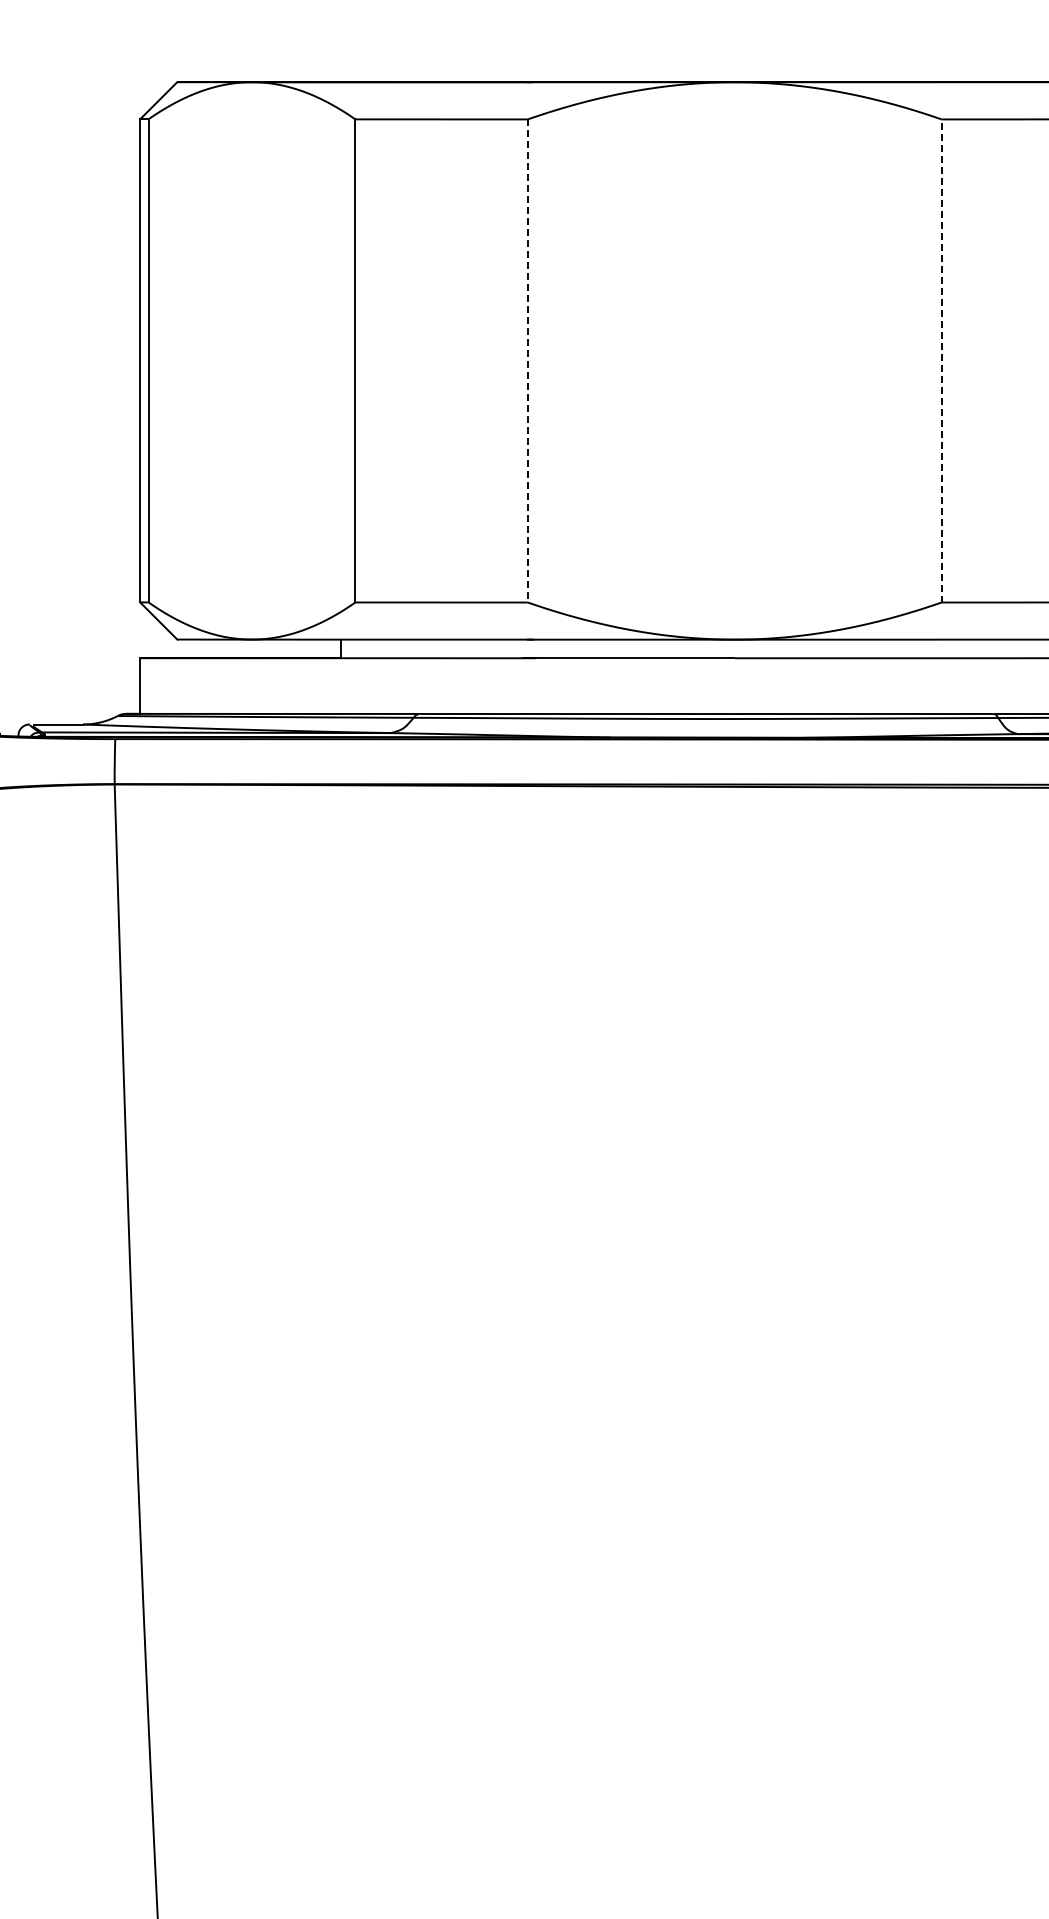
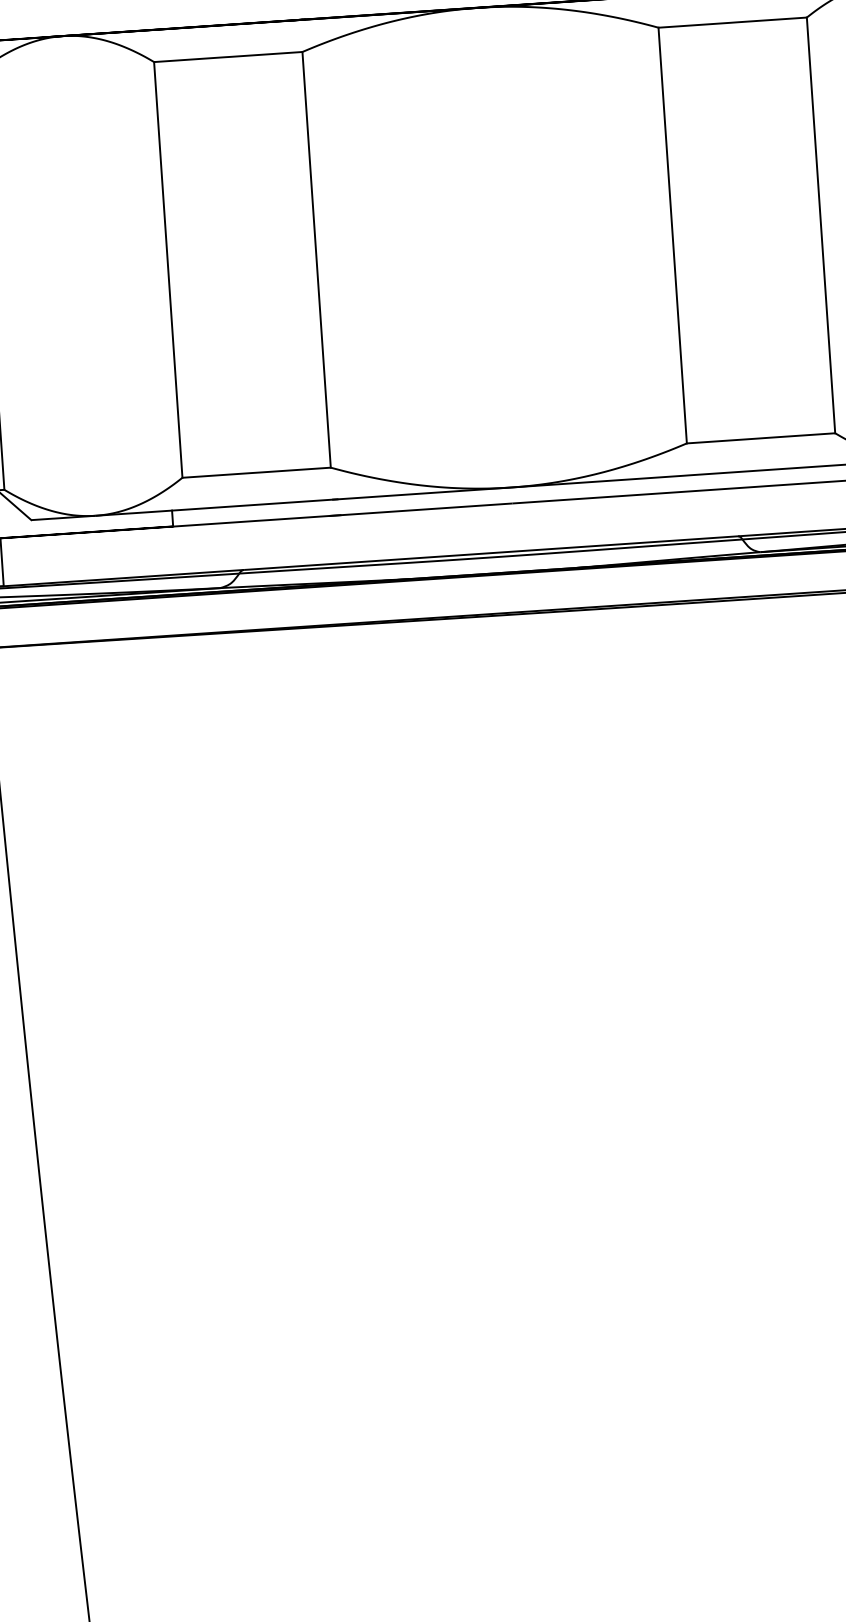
line: (527, 360) -> (316, 259), dashed -> solid
line: (941, 360) -> (672, 235), dashed -> solid

